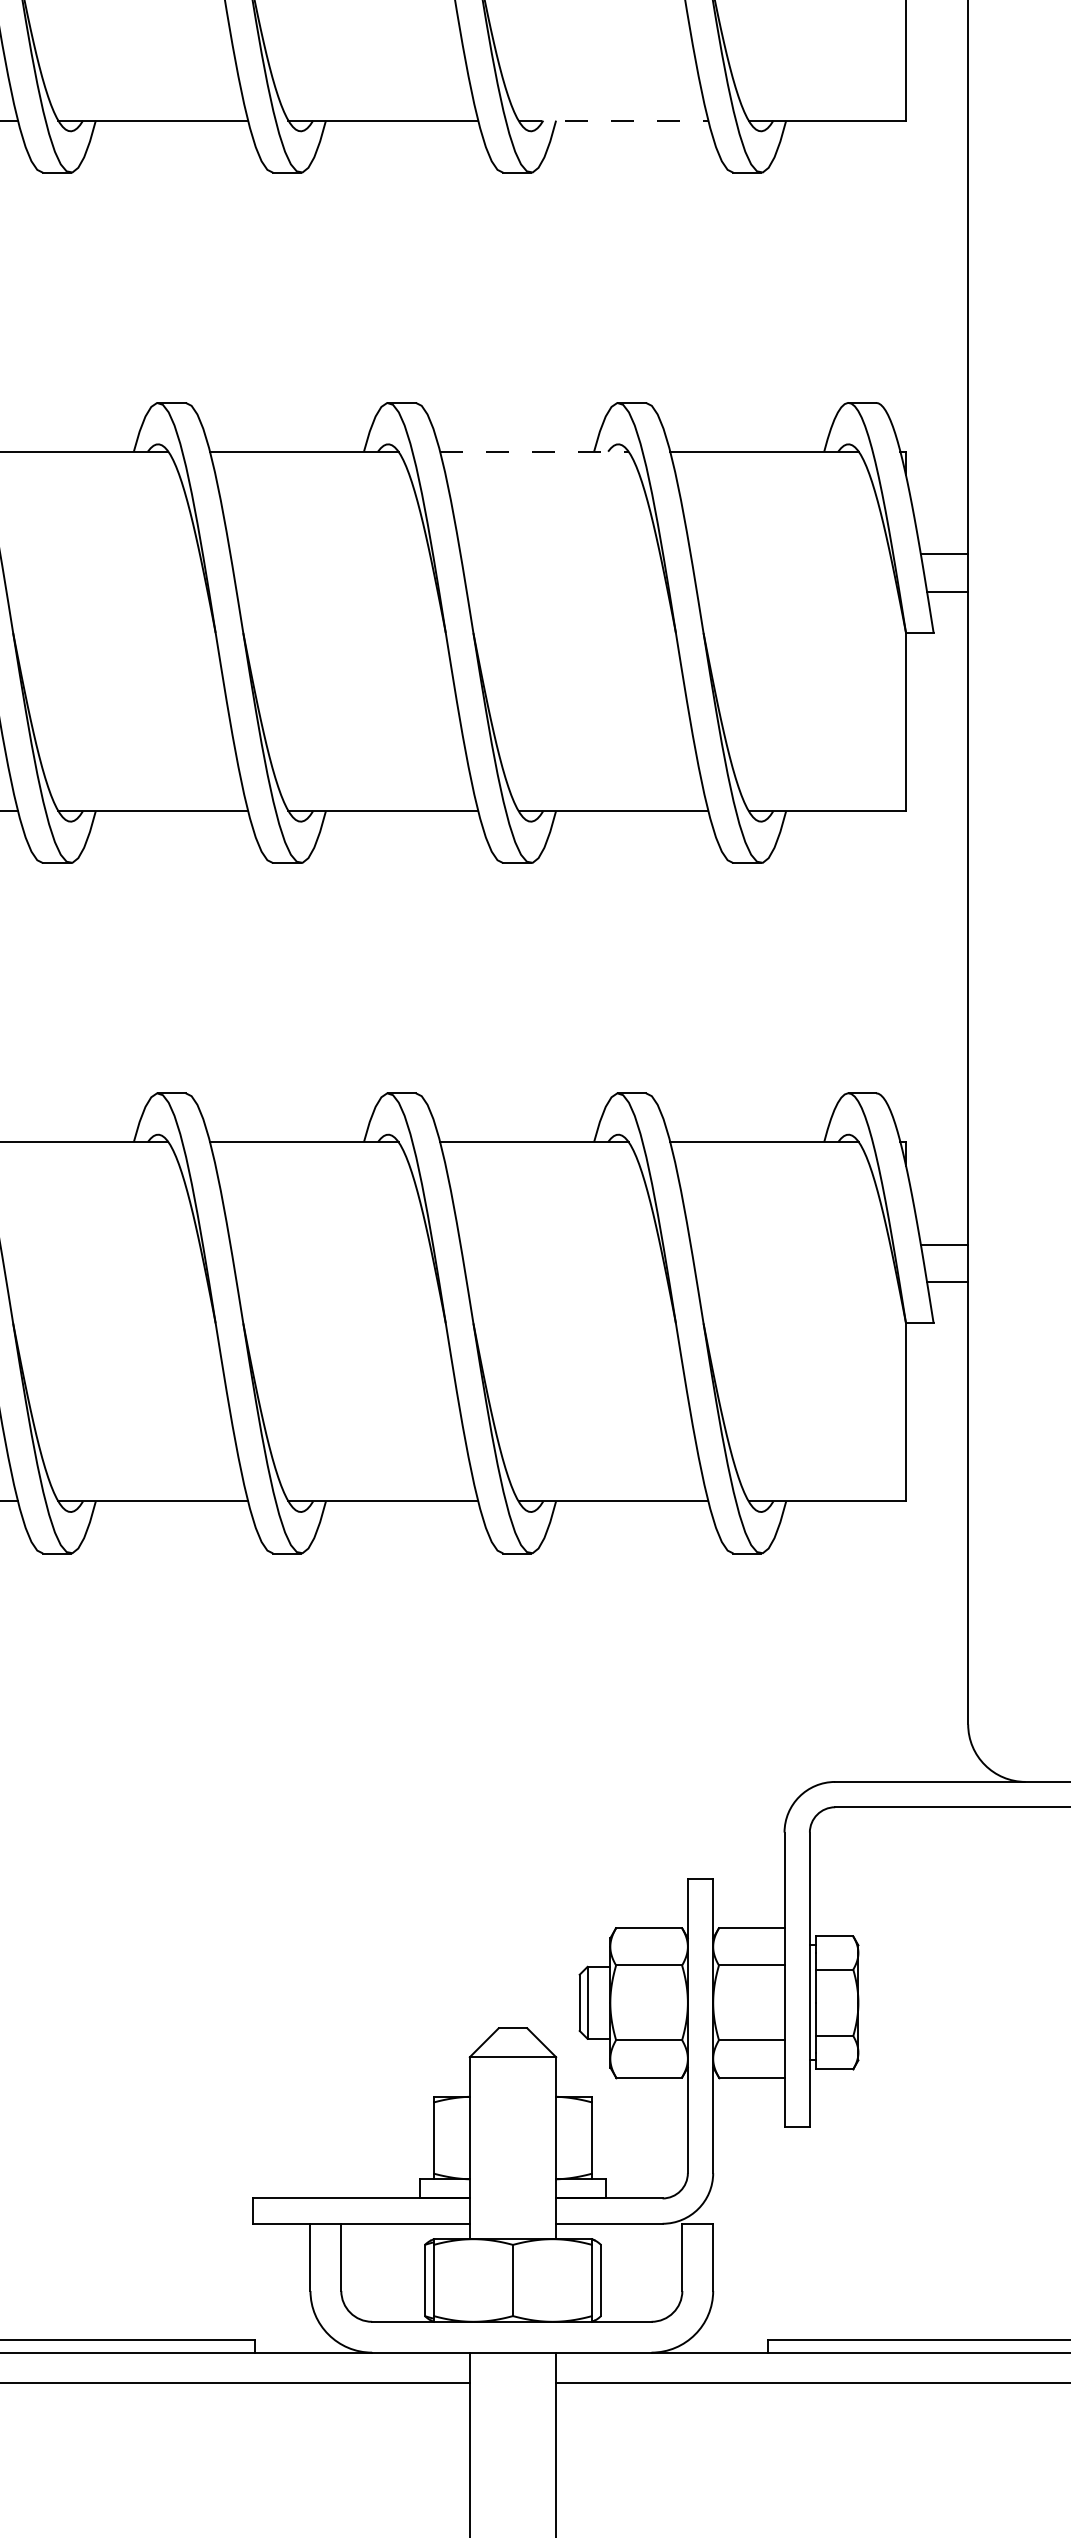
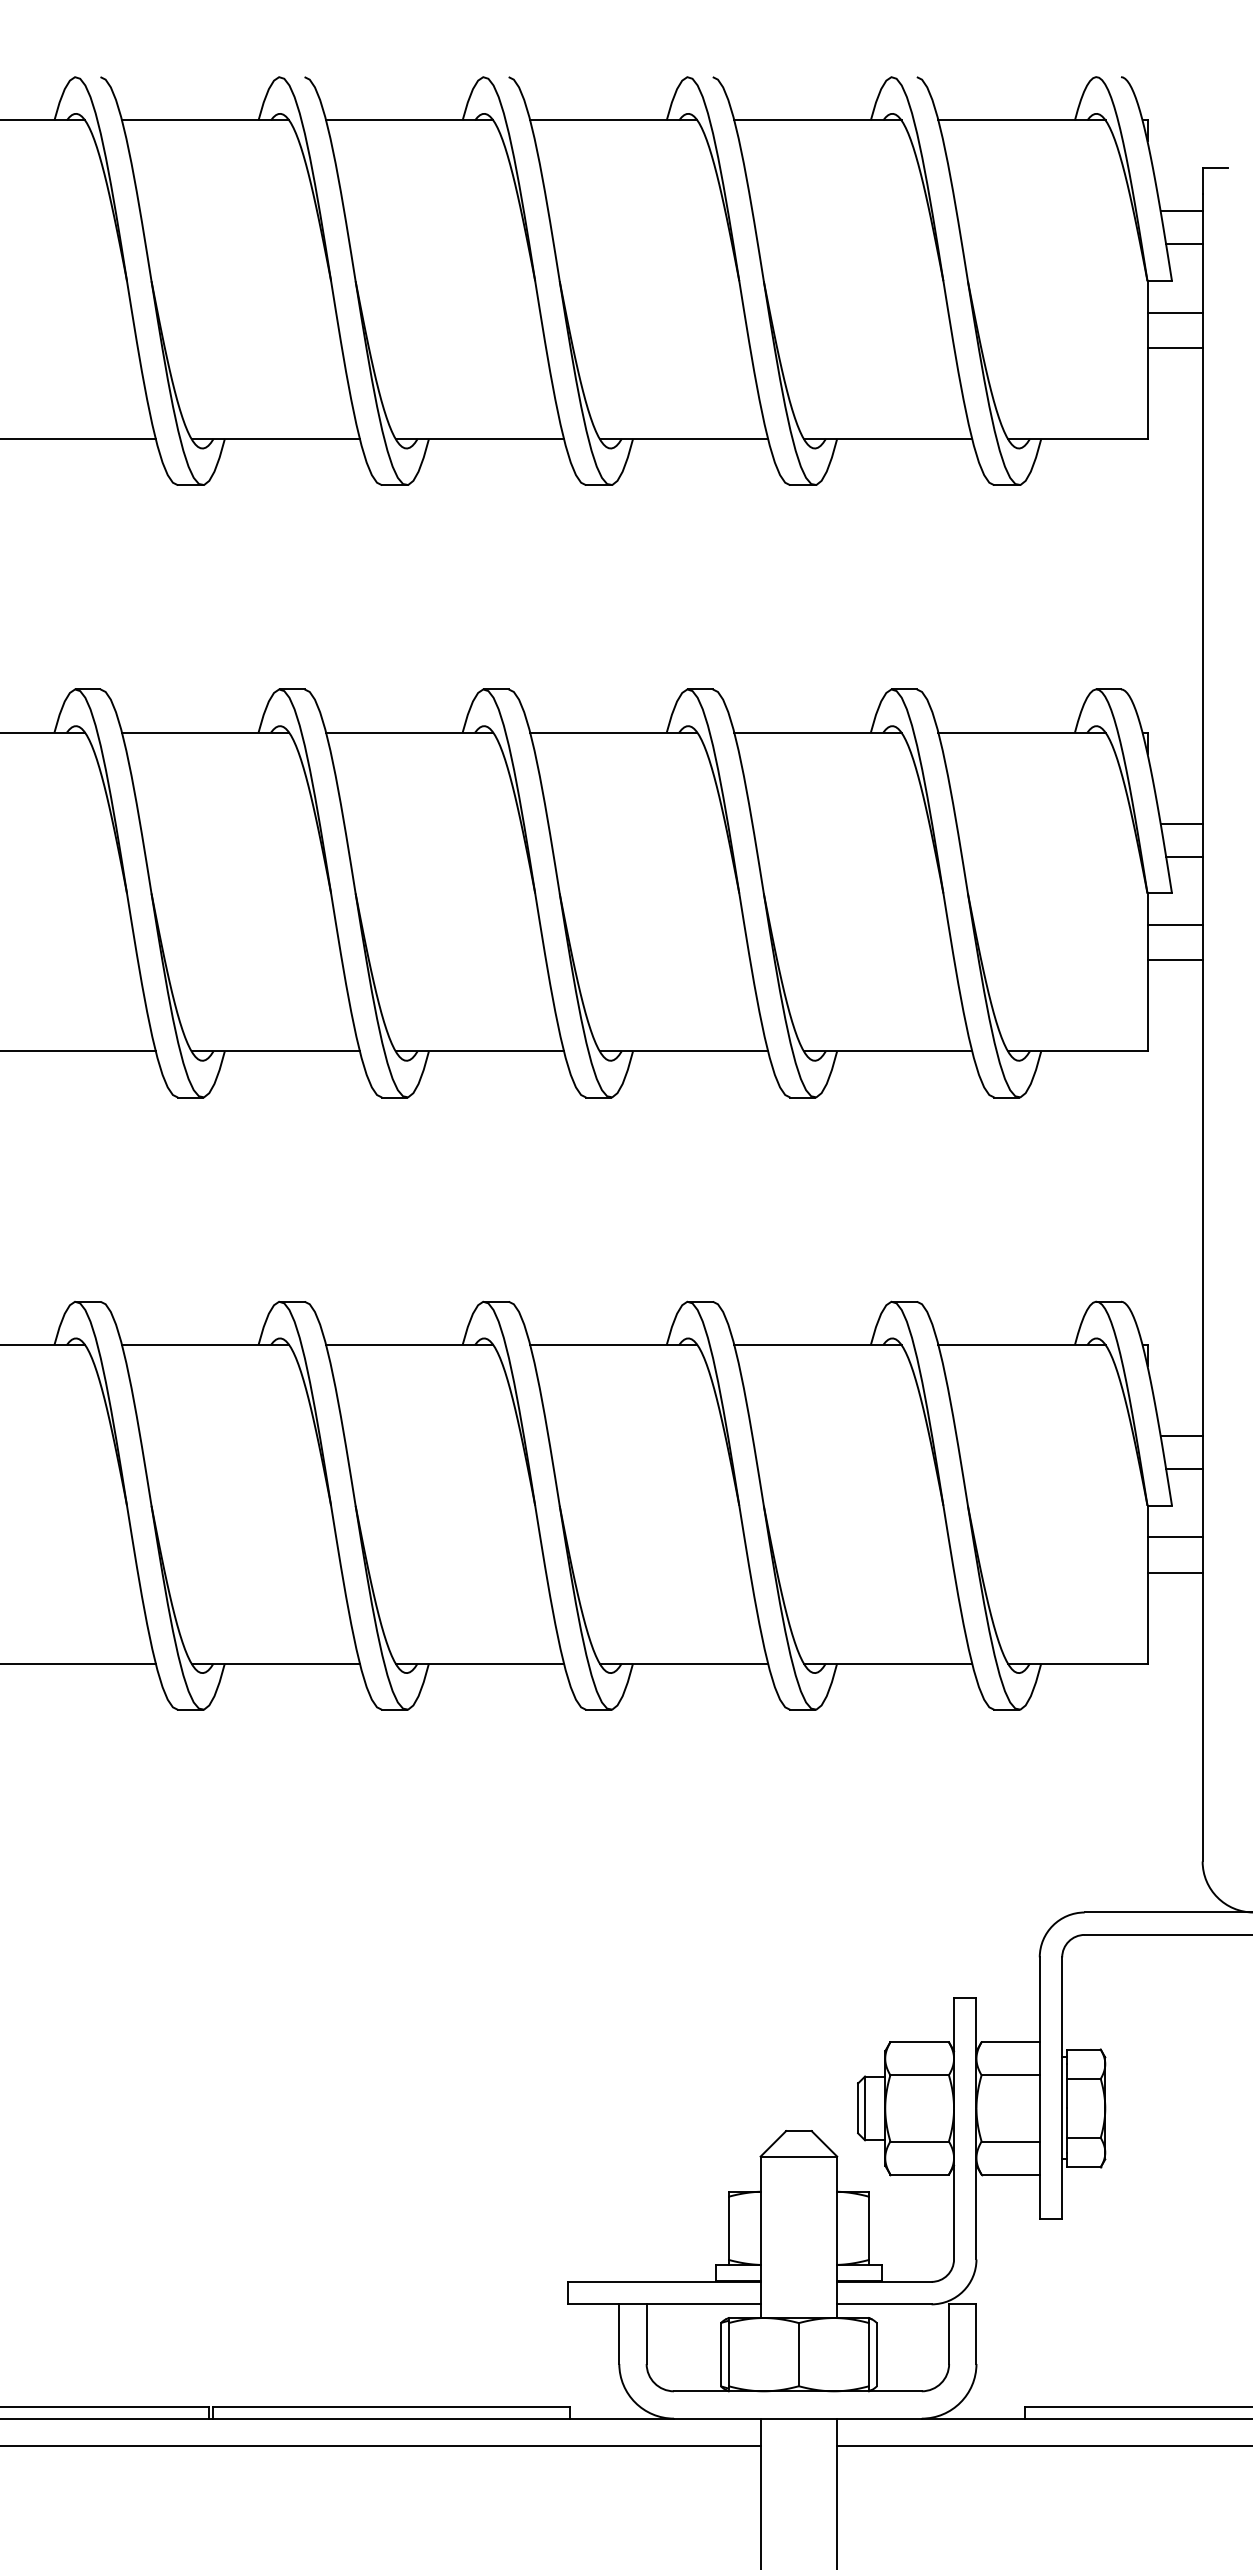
line: (936, 18) -> (1174, 348), added
line: (613, 121) -> (888, 439), dashed -> solid
line: (533, 451) -> (817, 732), dashed -> solid
line: (936, 669) -> (1174, 925), added
line: (936, 708) -> (1174, 960), added
line: (936, 1359) -> (1174, 1537), added
line: (936, 1398) -> (1174, 1572), added

